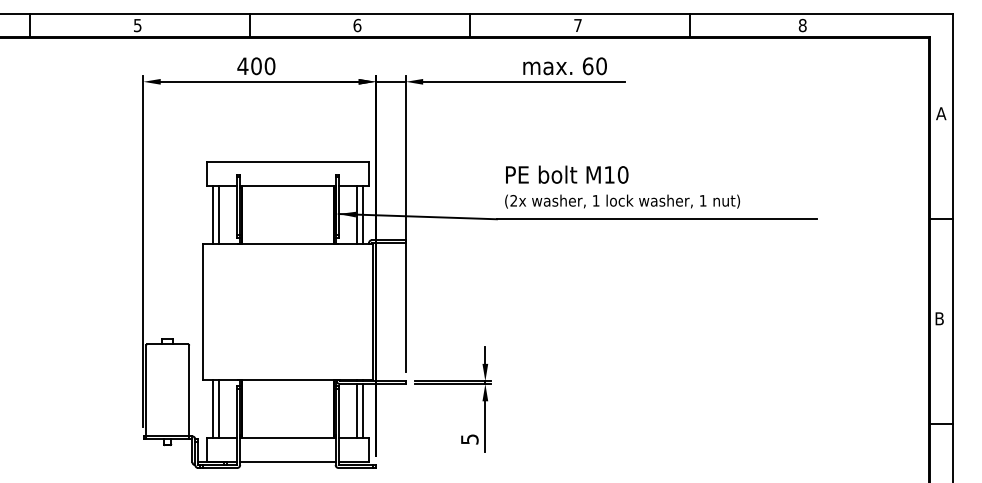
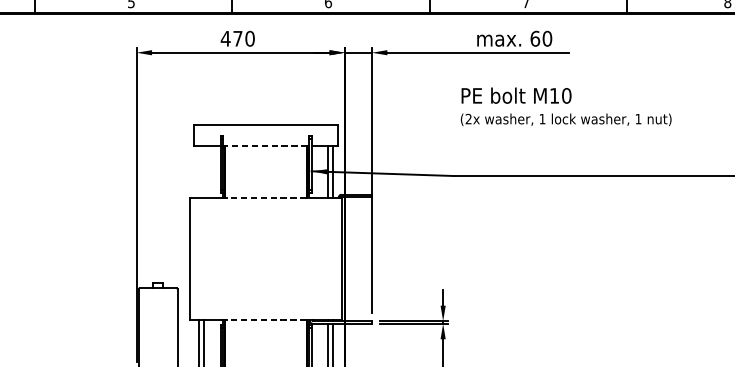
text: (256, 66) -> (237, 39), 400 -> 470
line: (287, 186) -> (265, 146), solid -> dashed
text: (622, 186) -> (566, 106), moved
line: (213, 214) -> (199, 171), removed
line: (218, 214) -> (203, 171), removed
line: (288, 243) -> (266, 197), solid -> dashed
line: (288, 379) -> (266, 319), solid -> dashed

